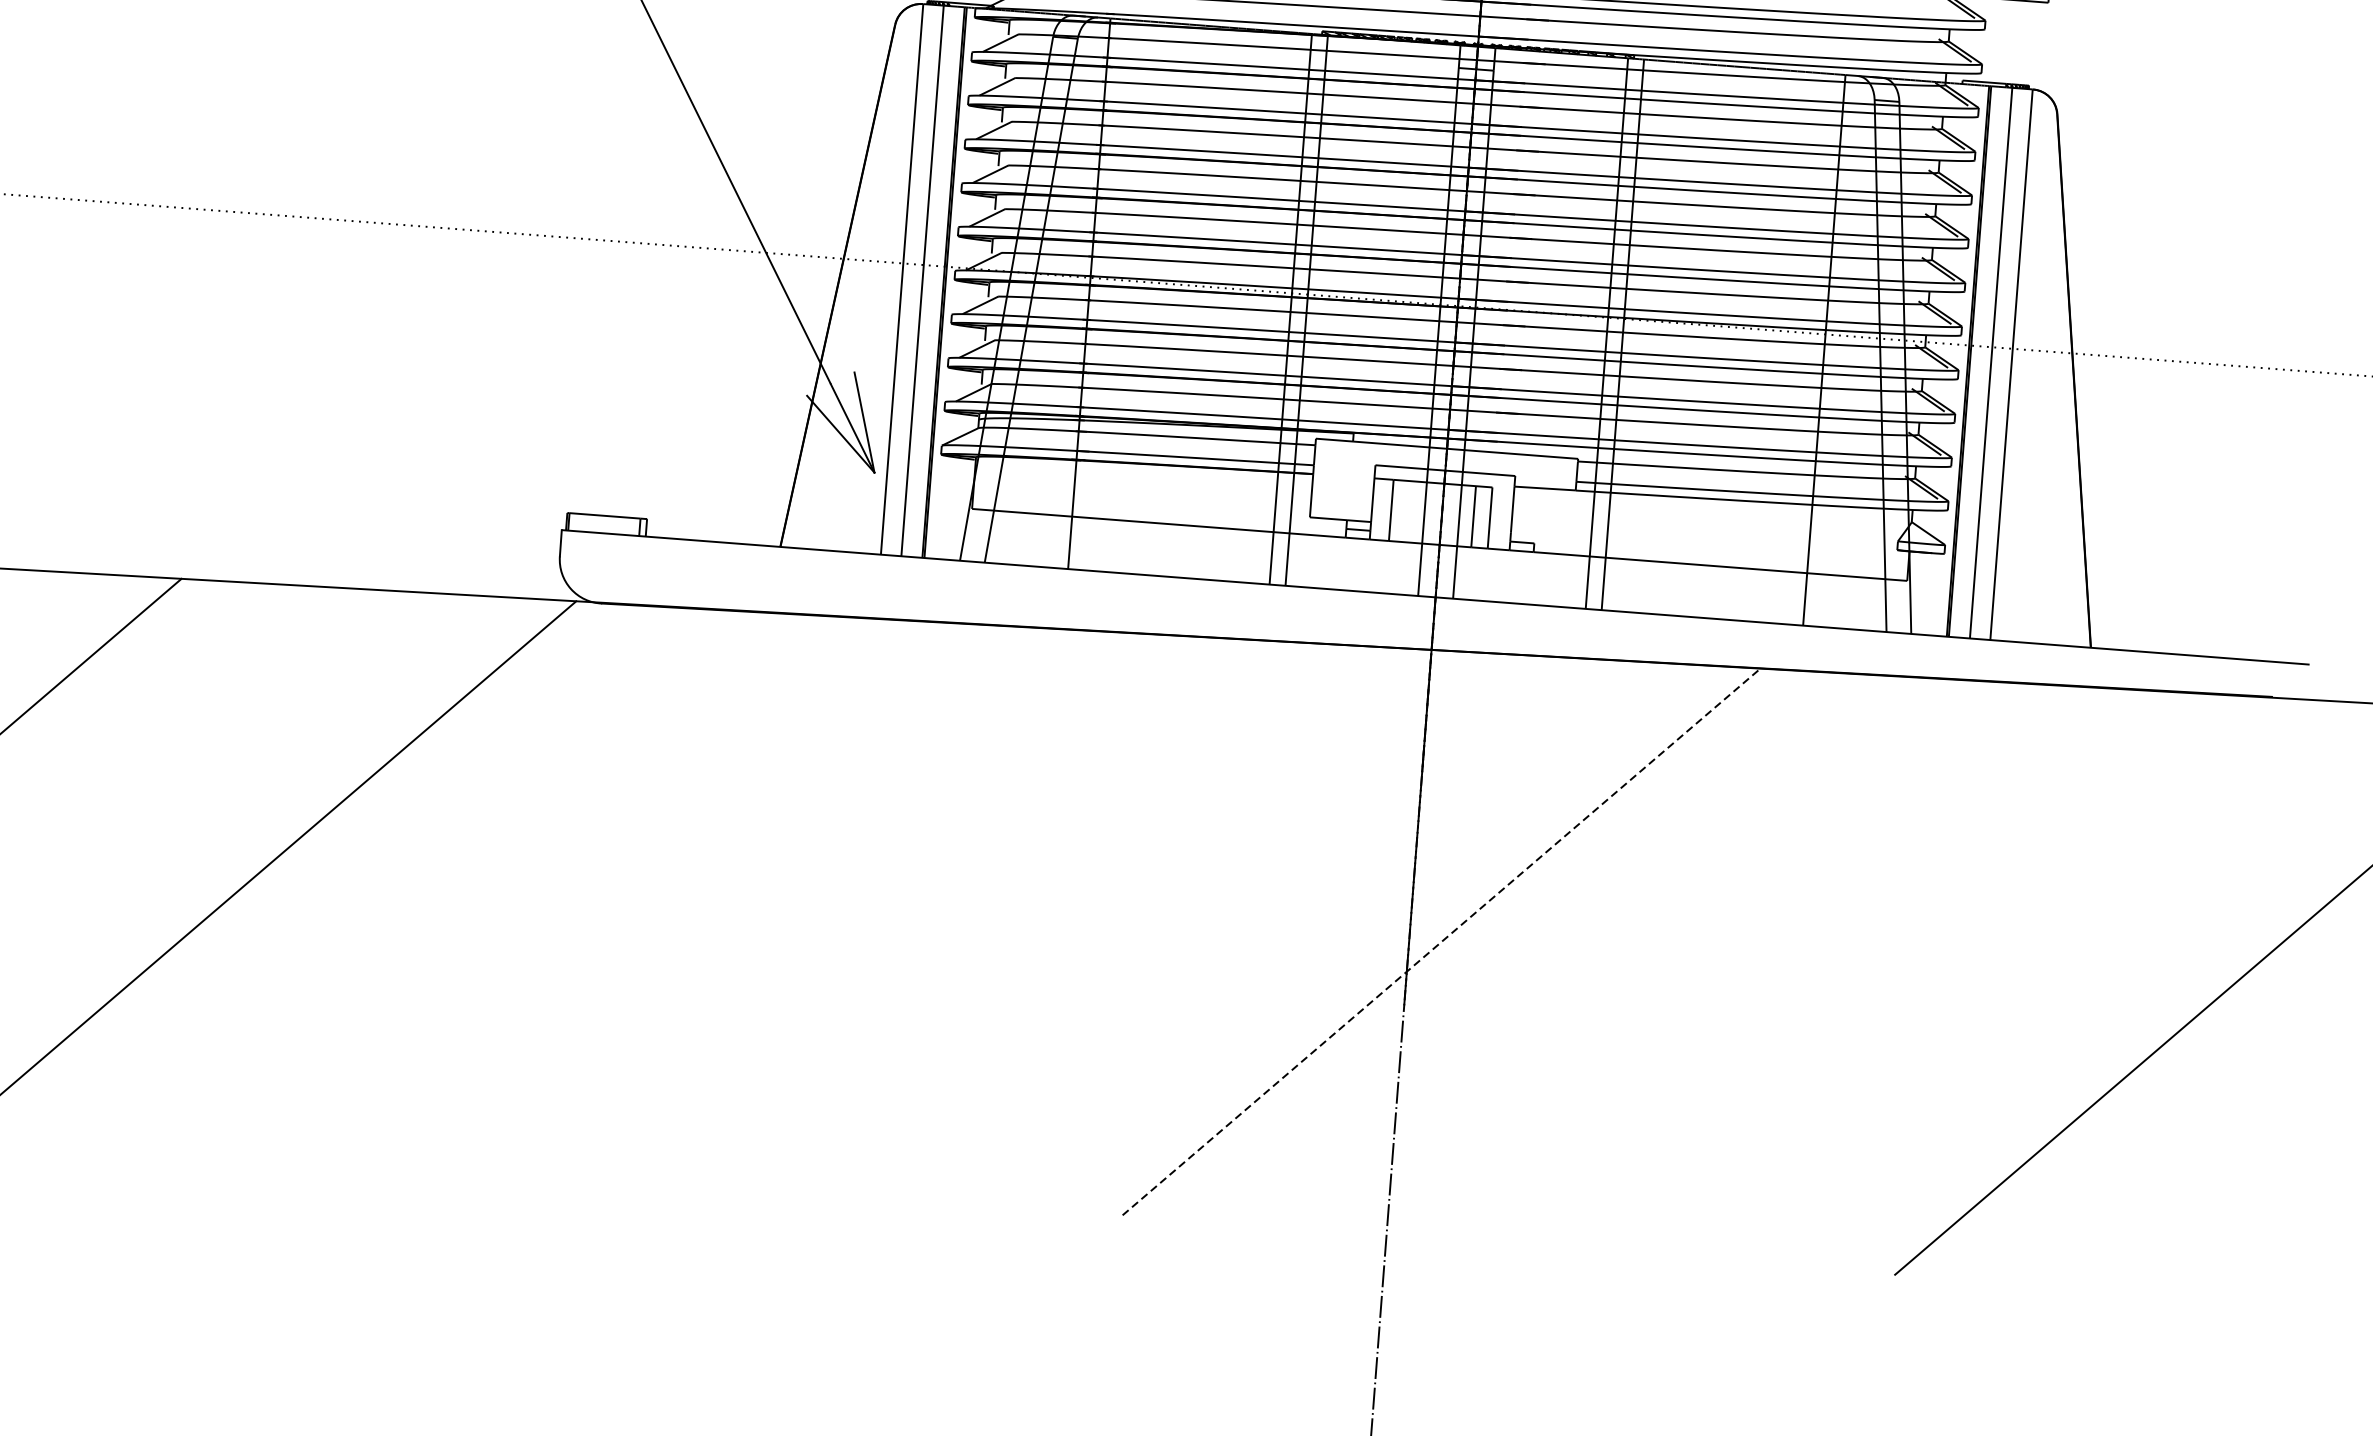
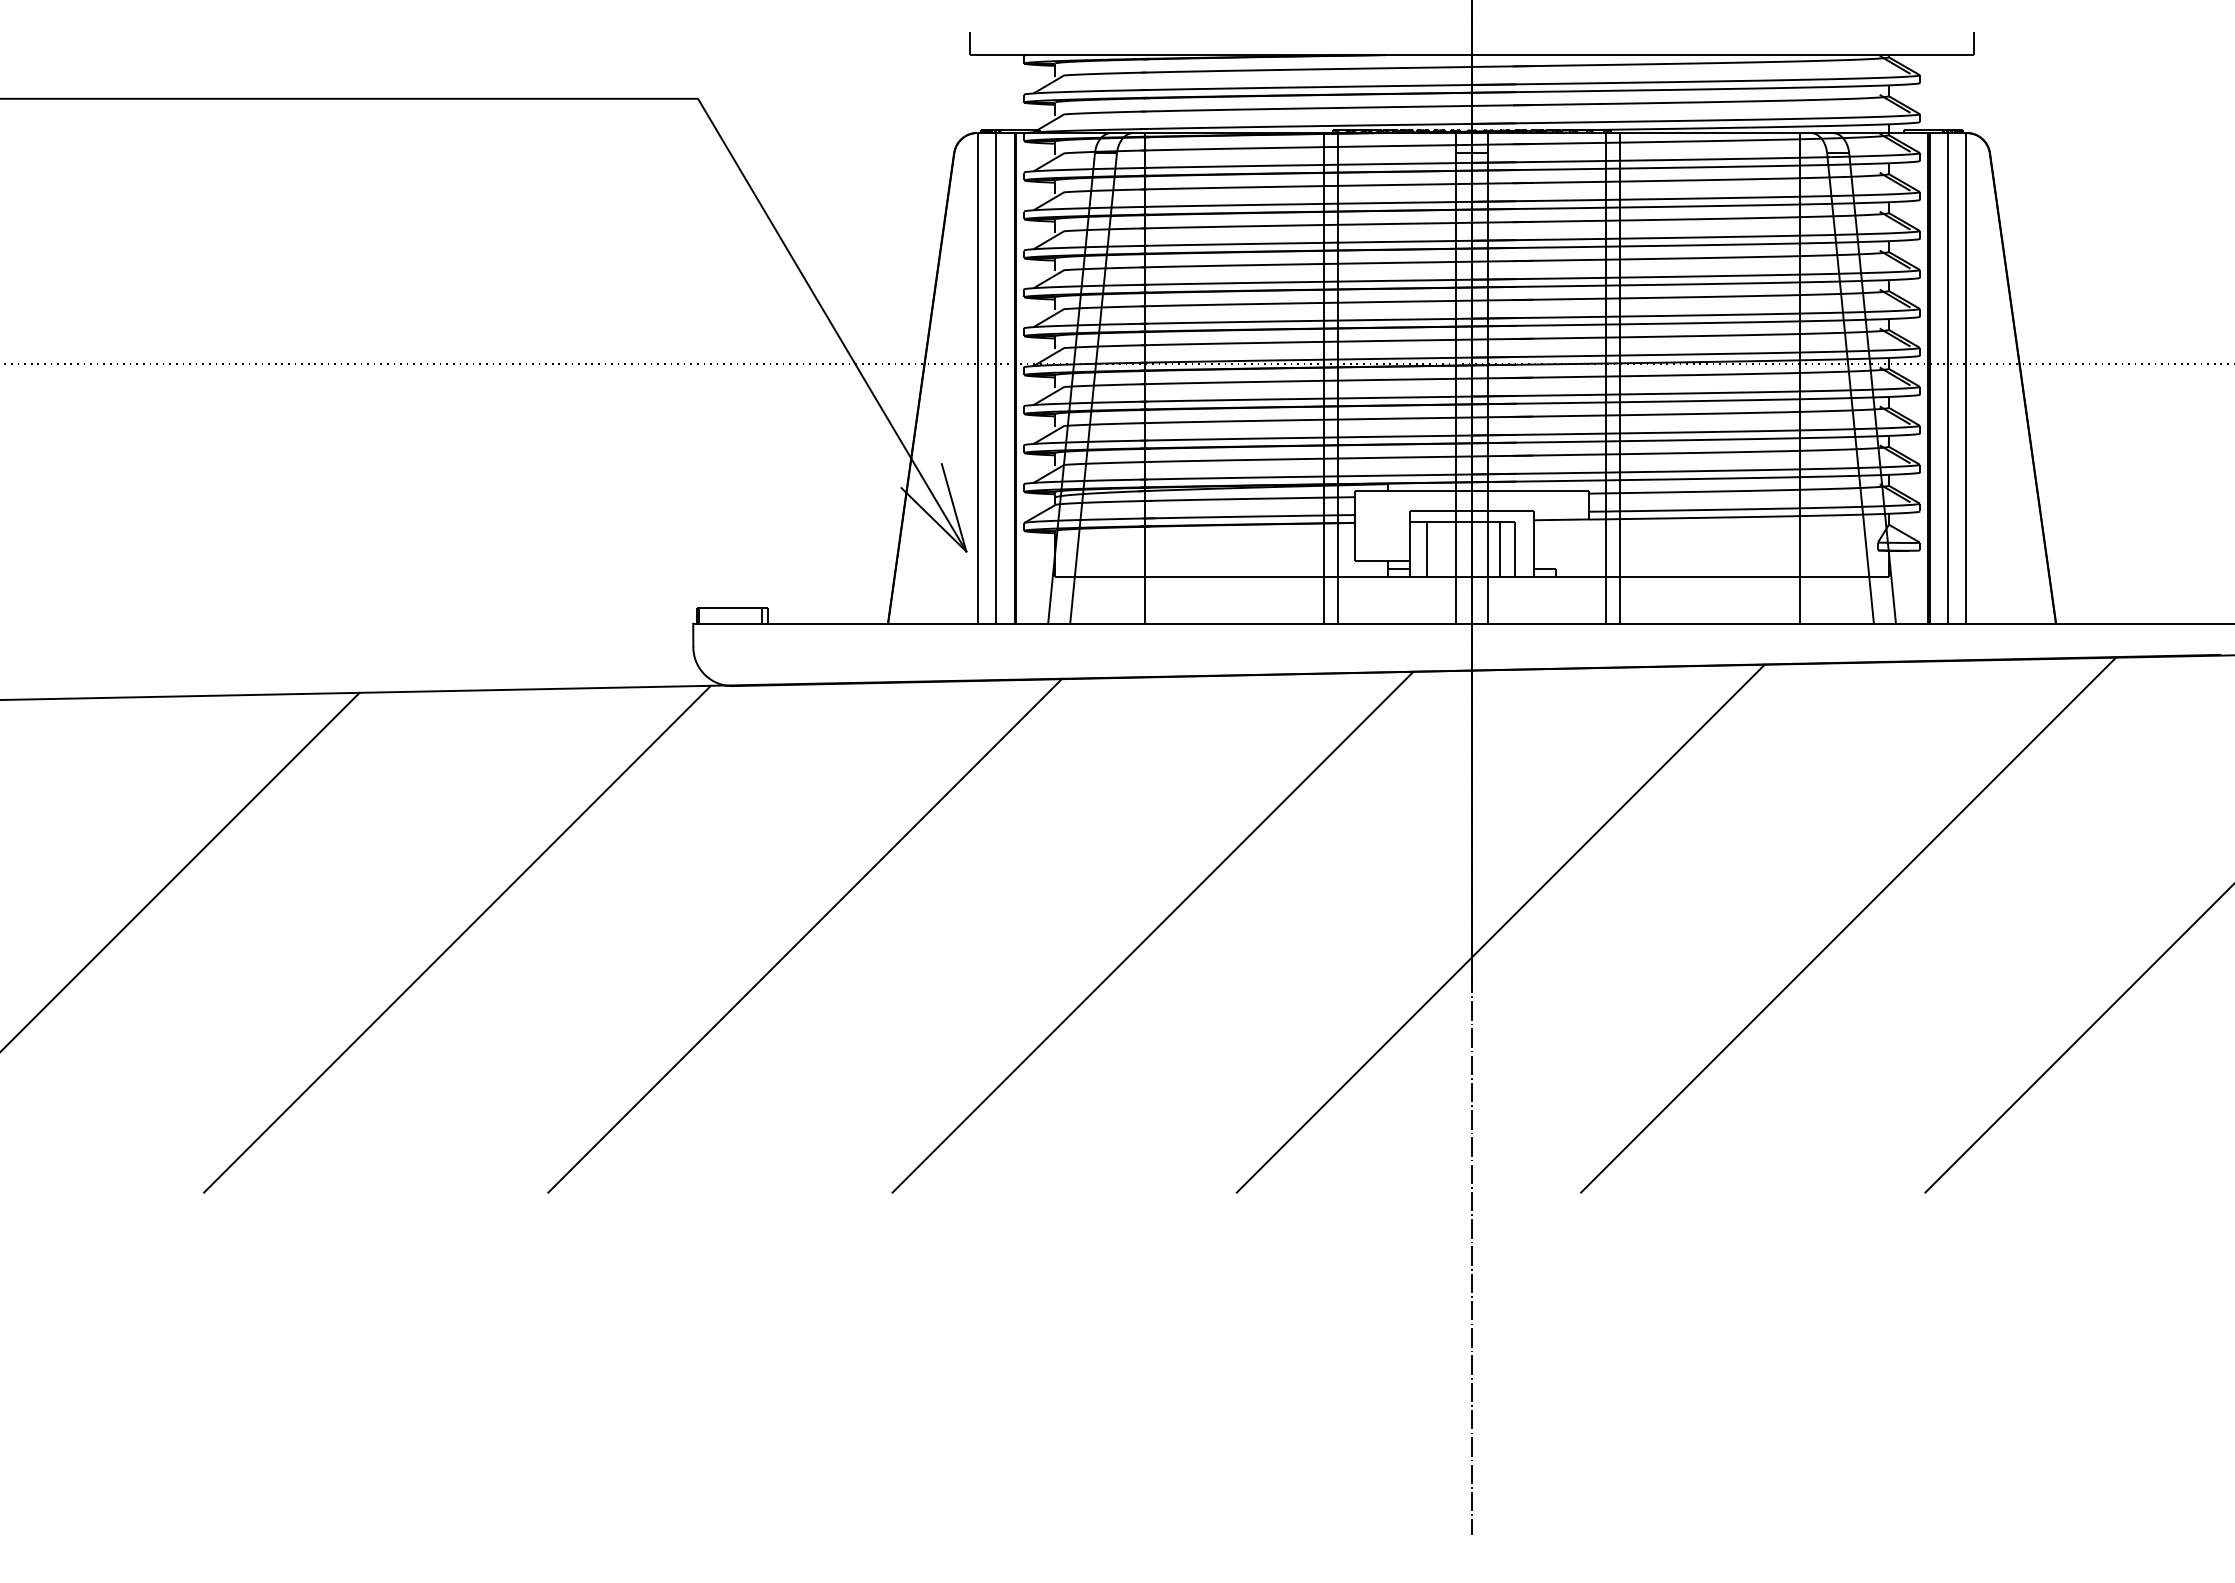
line: (660, 889) -> (805, 935), added
line: (1050, 915) -> (1152, 931), added
line: (1442, 941) -> (1501, 928), dashed -> solid
line: (1832, 967) -> (1848, 924), added

